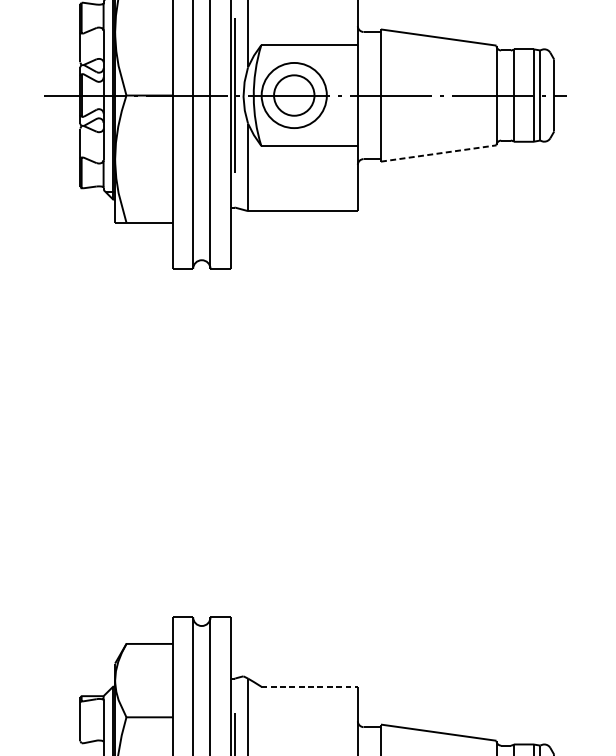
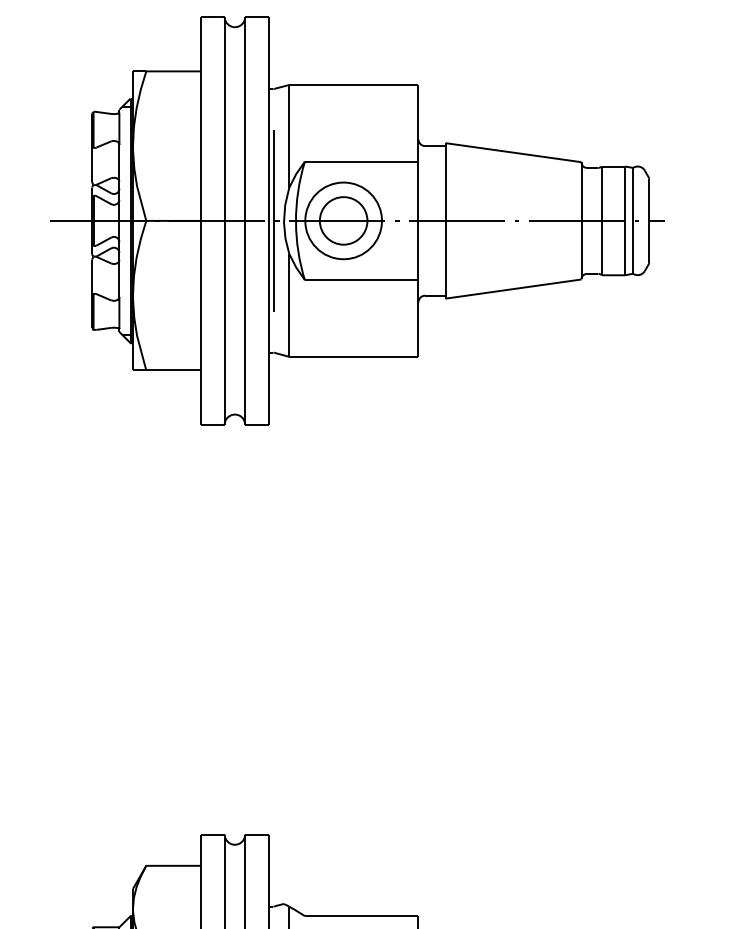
line: (438, 153) -> (513, 289), dashed -> solid
line: (309, 687) -> (361, 916), dashed -> solid

